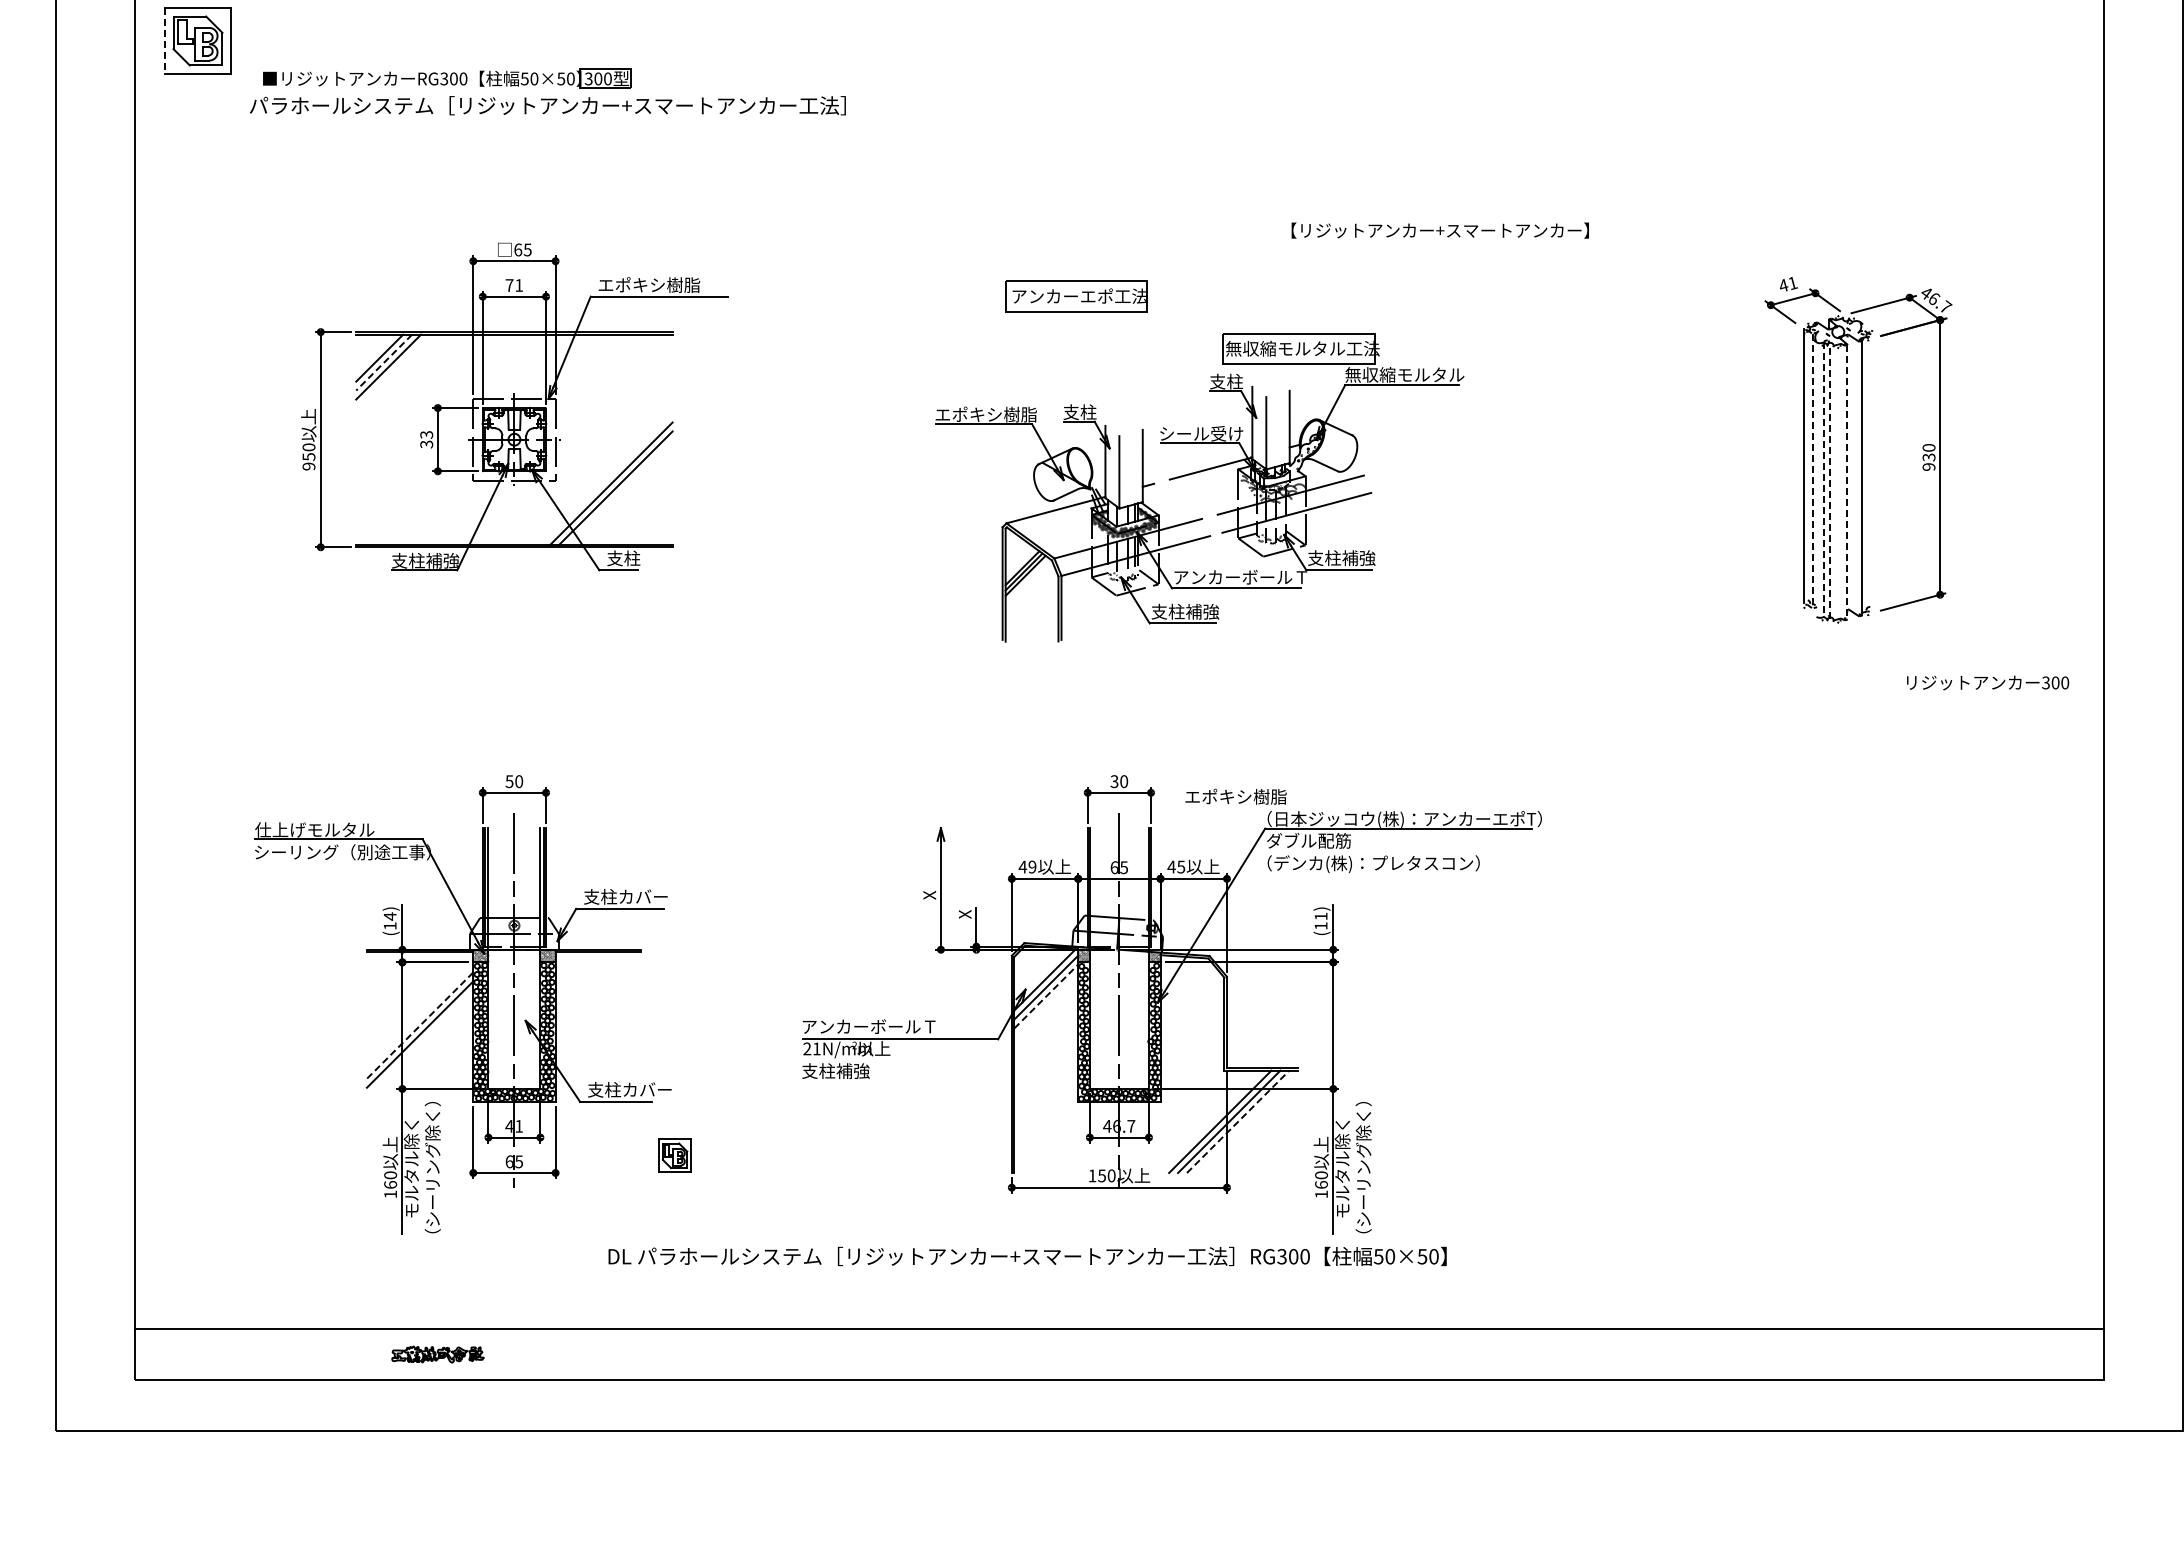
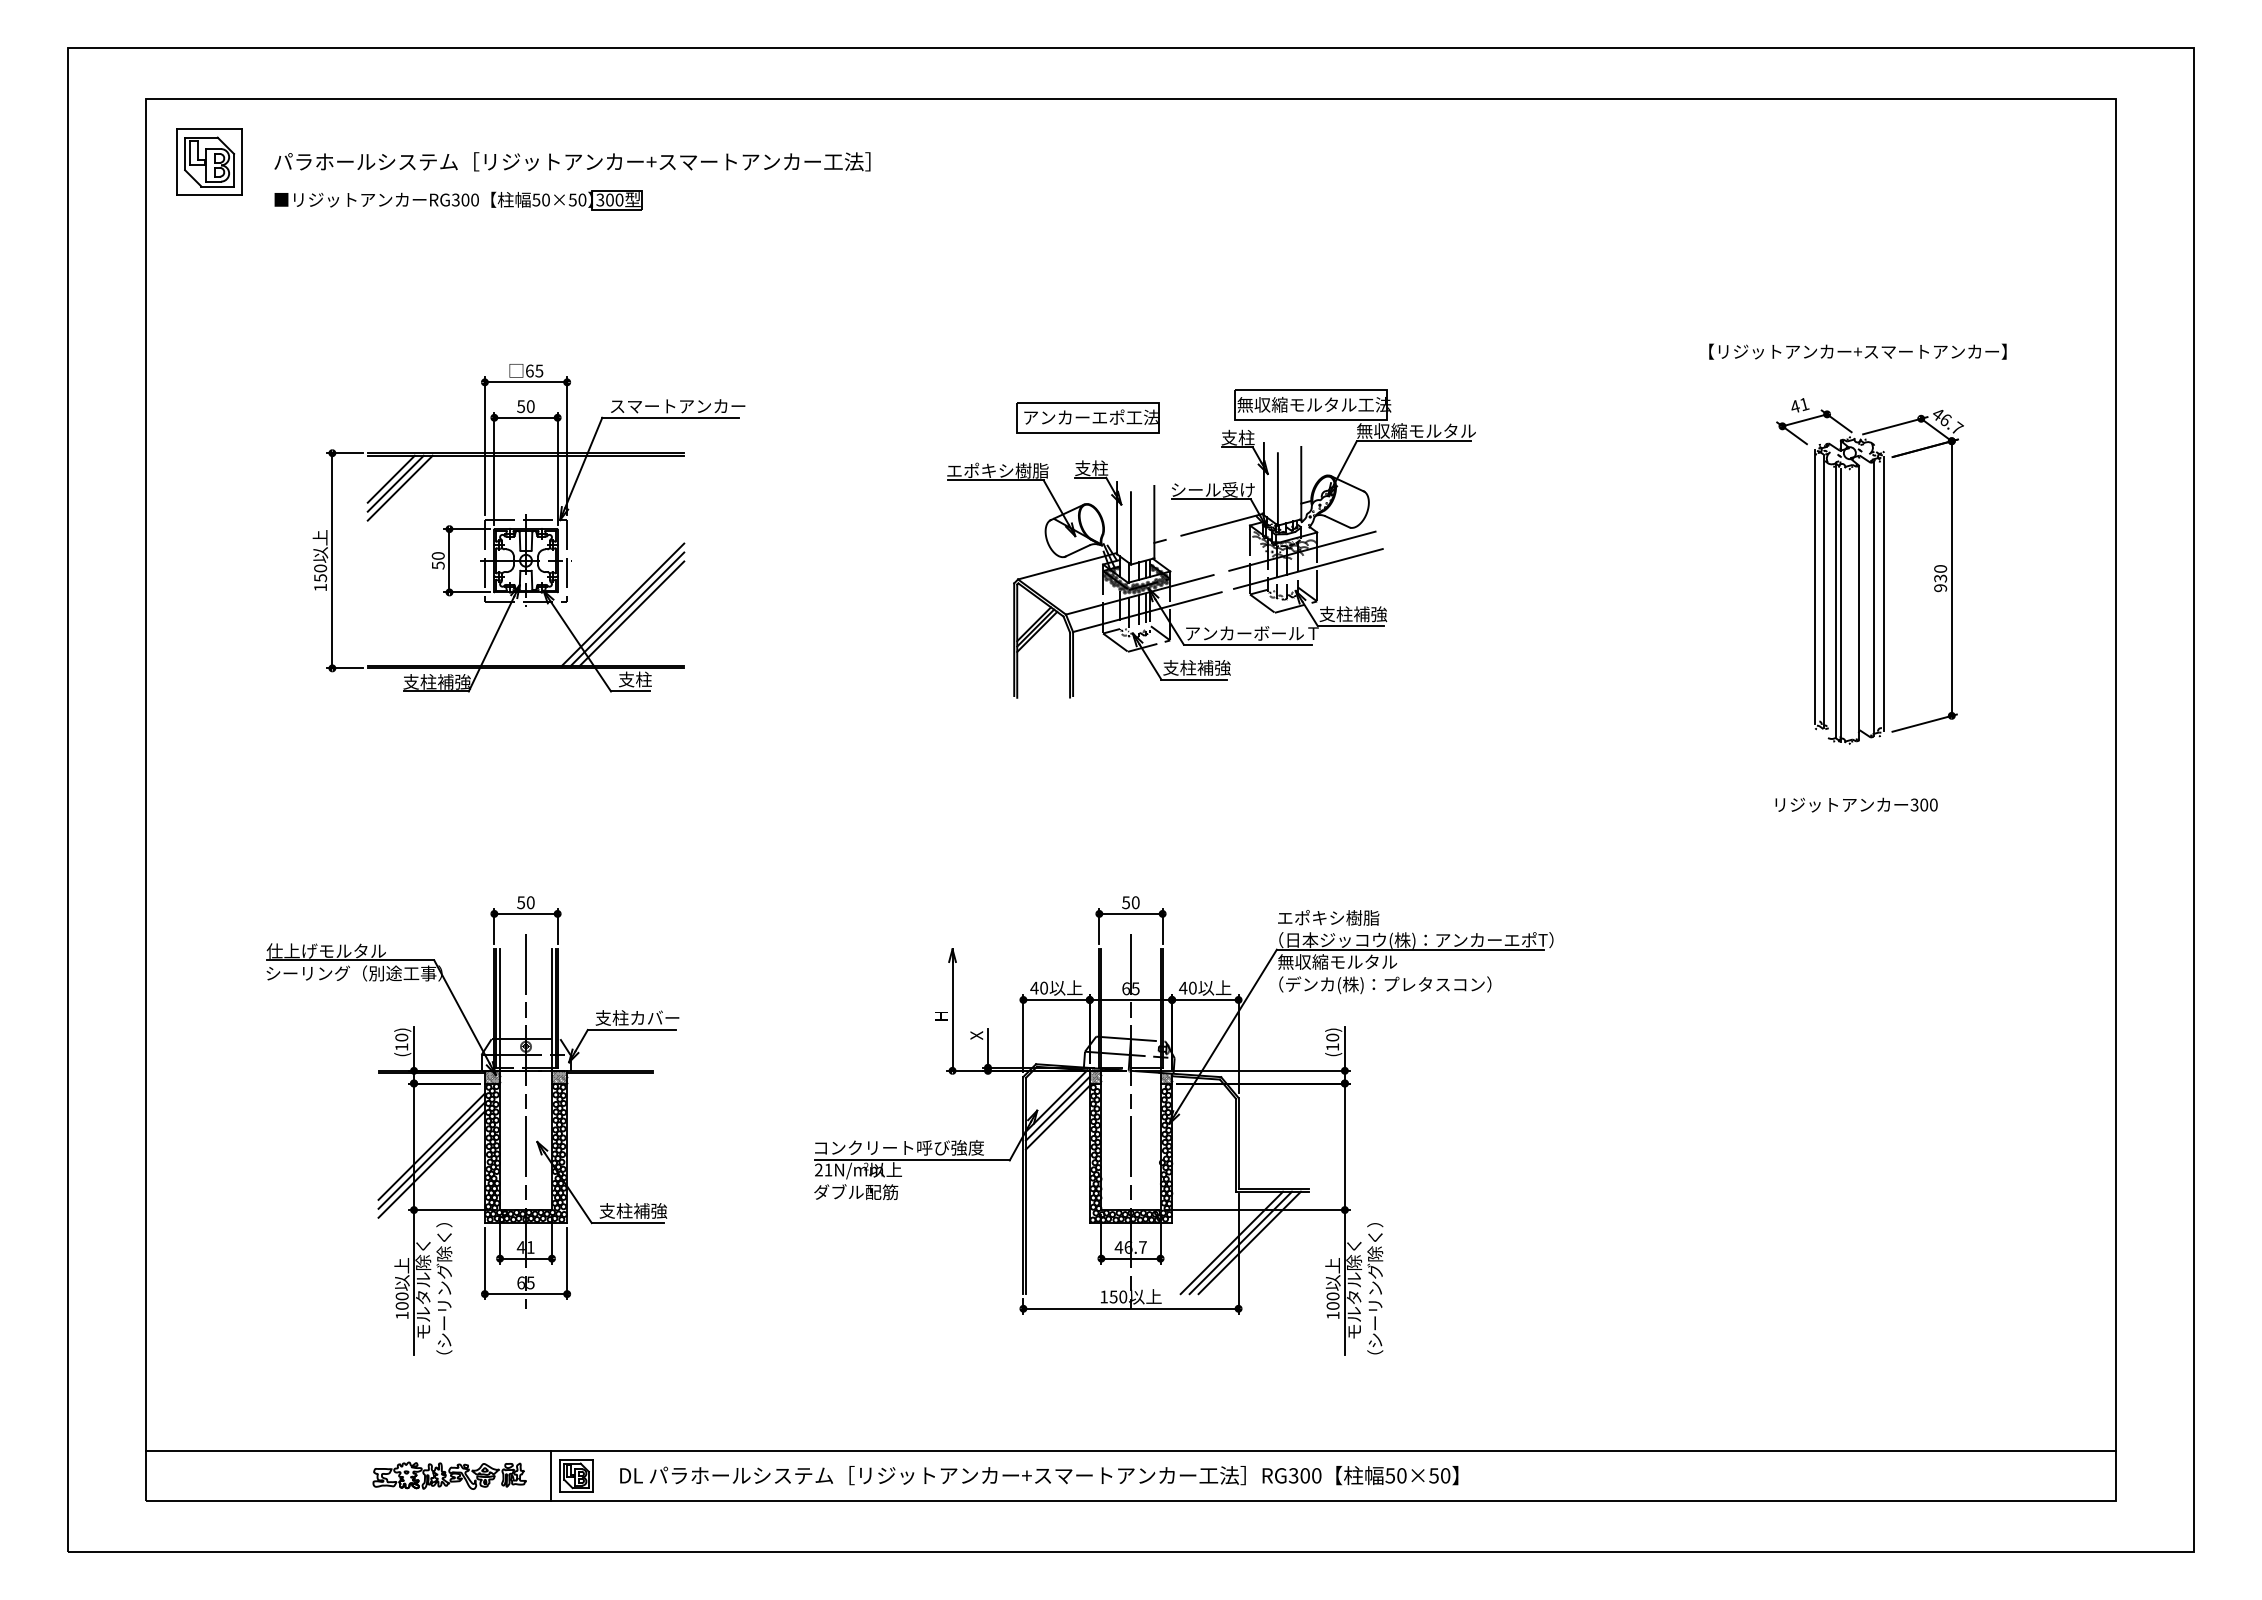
line: (164, 41) -> (176, 162), dashed -> solid
text: (547, 105) -> (572, 161), moved
text: (1439, 230) -> (1857, 351), moved
text: (513, 285) -> (525, 406), 71 -> 50
text: (665, 285) -> (677, 406), エポキシ樹脂 -> スマートアンカー
line: (383, 362) -> (395, 483), dashed -> solid
text: (425, 439) -> (437, 560), 33 -> 50
text: (308, 466) -> (320, 587), 950 -> 150
line: (1812, 470) -> (1824, 591), dashed -> solid
line: (1872, 472) -> (1884, 593), added
part: (1197, 473) -> (1209, 529), moved
line: (1823, 479) -> (1835, 600), dashed -> solid
line: (1847, 482) -> (1859, 603), dashed -> solid
line: (1829, 485) -> (1841, 606), dashed -> solid
line: (619, 492) -> (631, 613), added
text: (1987, 682) -> (1856, 804), moved
text: (1113, 781) -> (1125, 902), 30 -> 50
text: (1235, 796) -> (1328, 917), moved
text: (1325, 840) -> (1337, 961), ダブル配筋 -> 無収縮モルタル
text: (1180, 866) -> (1192, 987), 45 -> 40
text: (1031, 867) -> (1043, 988), 49 -> 40
text: (929, 895) -> (941, 1016), X -> H
text: (389, 916) -> (401, 1037), (14) -> (10)
text: (1320, 916) -> (1332, 1037), (11) -> (10)
line: (1046, 996) -> (1058, 1117), dashed -> solid
line: (419, 1026) -> (431, 1147), dashed -> solid
text: (886, 1026) -> (898, 1147), アンカーボールＴ -> コンクリート呼び強度
line: (419, 1043) -> (431, 1164), added
text: (844, 1071) -> (856, 1192), 支柱補強 -> ダブル配筋
text: (646, 1089) -> (658, 1210), 支柱カバー -> 支柱補強
line: (1238, 1121) -> (1250, 1242), dashed -> solid
part: (674, 1155) -> (576, 1475), moved
text: (389, 1184) -> (401, 1305), 160 -> 100
text: (1320, 1184) -> (1332, 1305), 160 -> 100
text: (1027, 1256) -> (1039, 1475), moved
part: (437, 1354) -> (449, 1475), size x1.67
line: (539, 1354) -> (551, 1475), added

